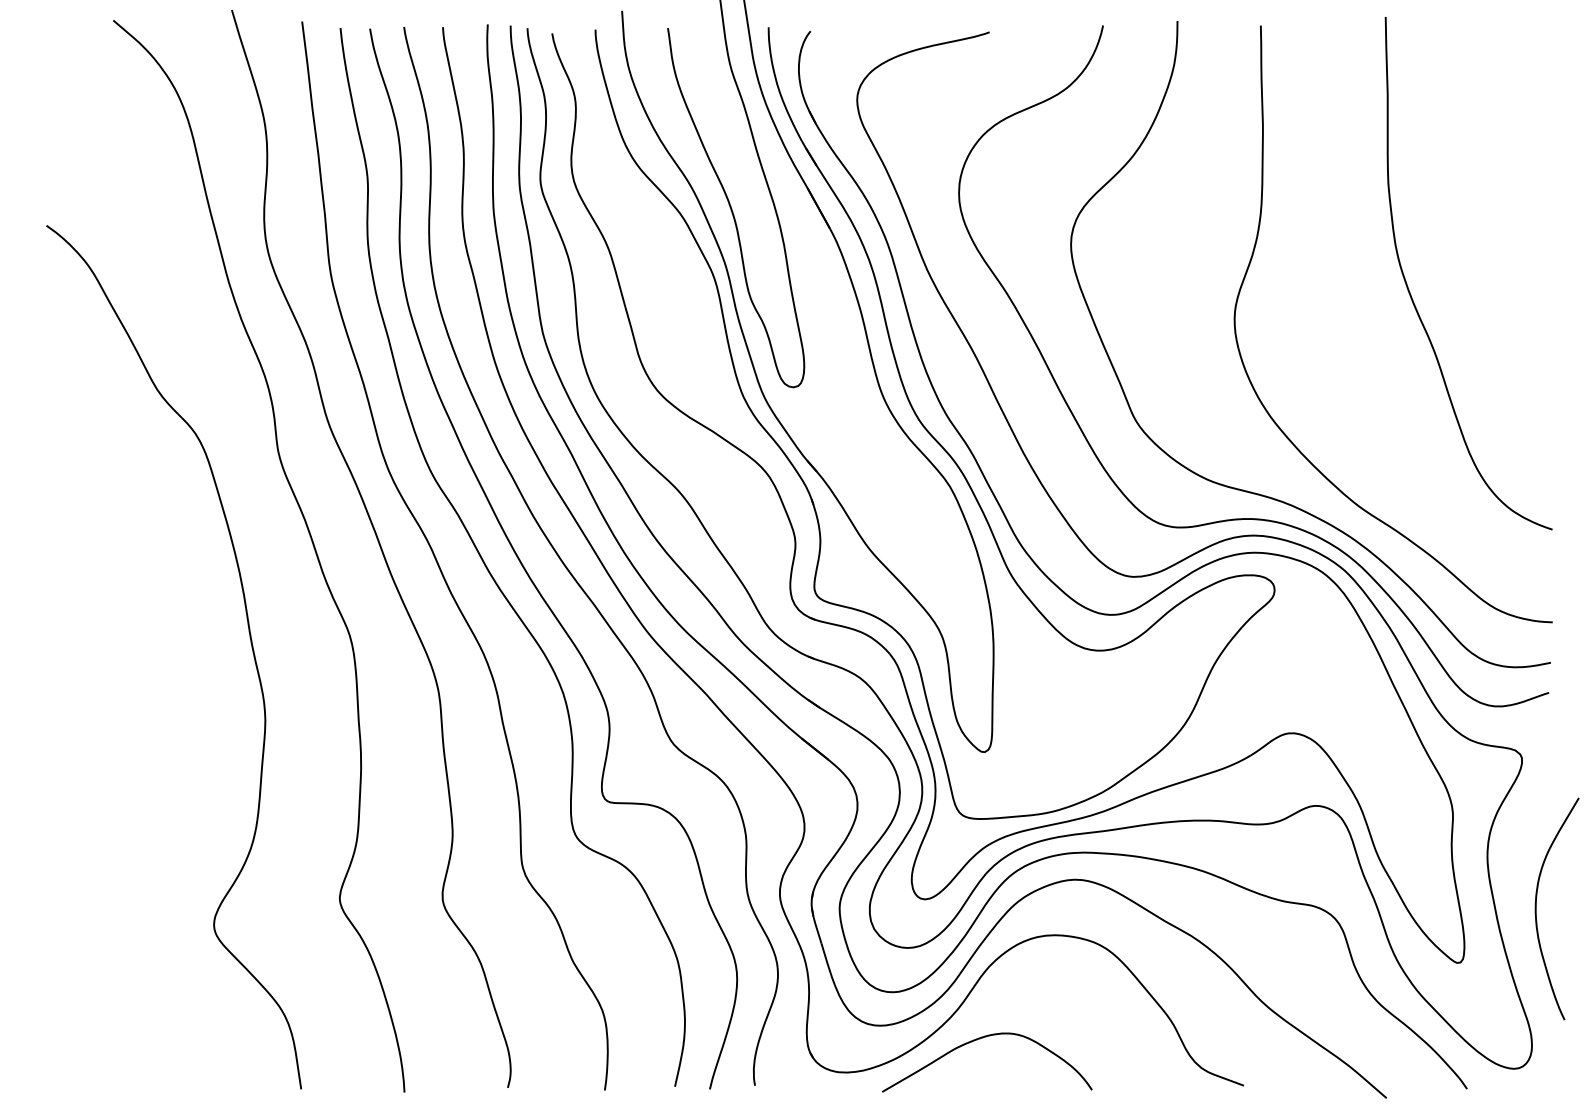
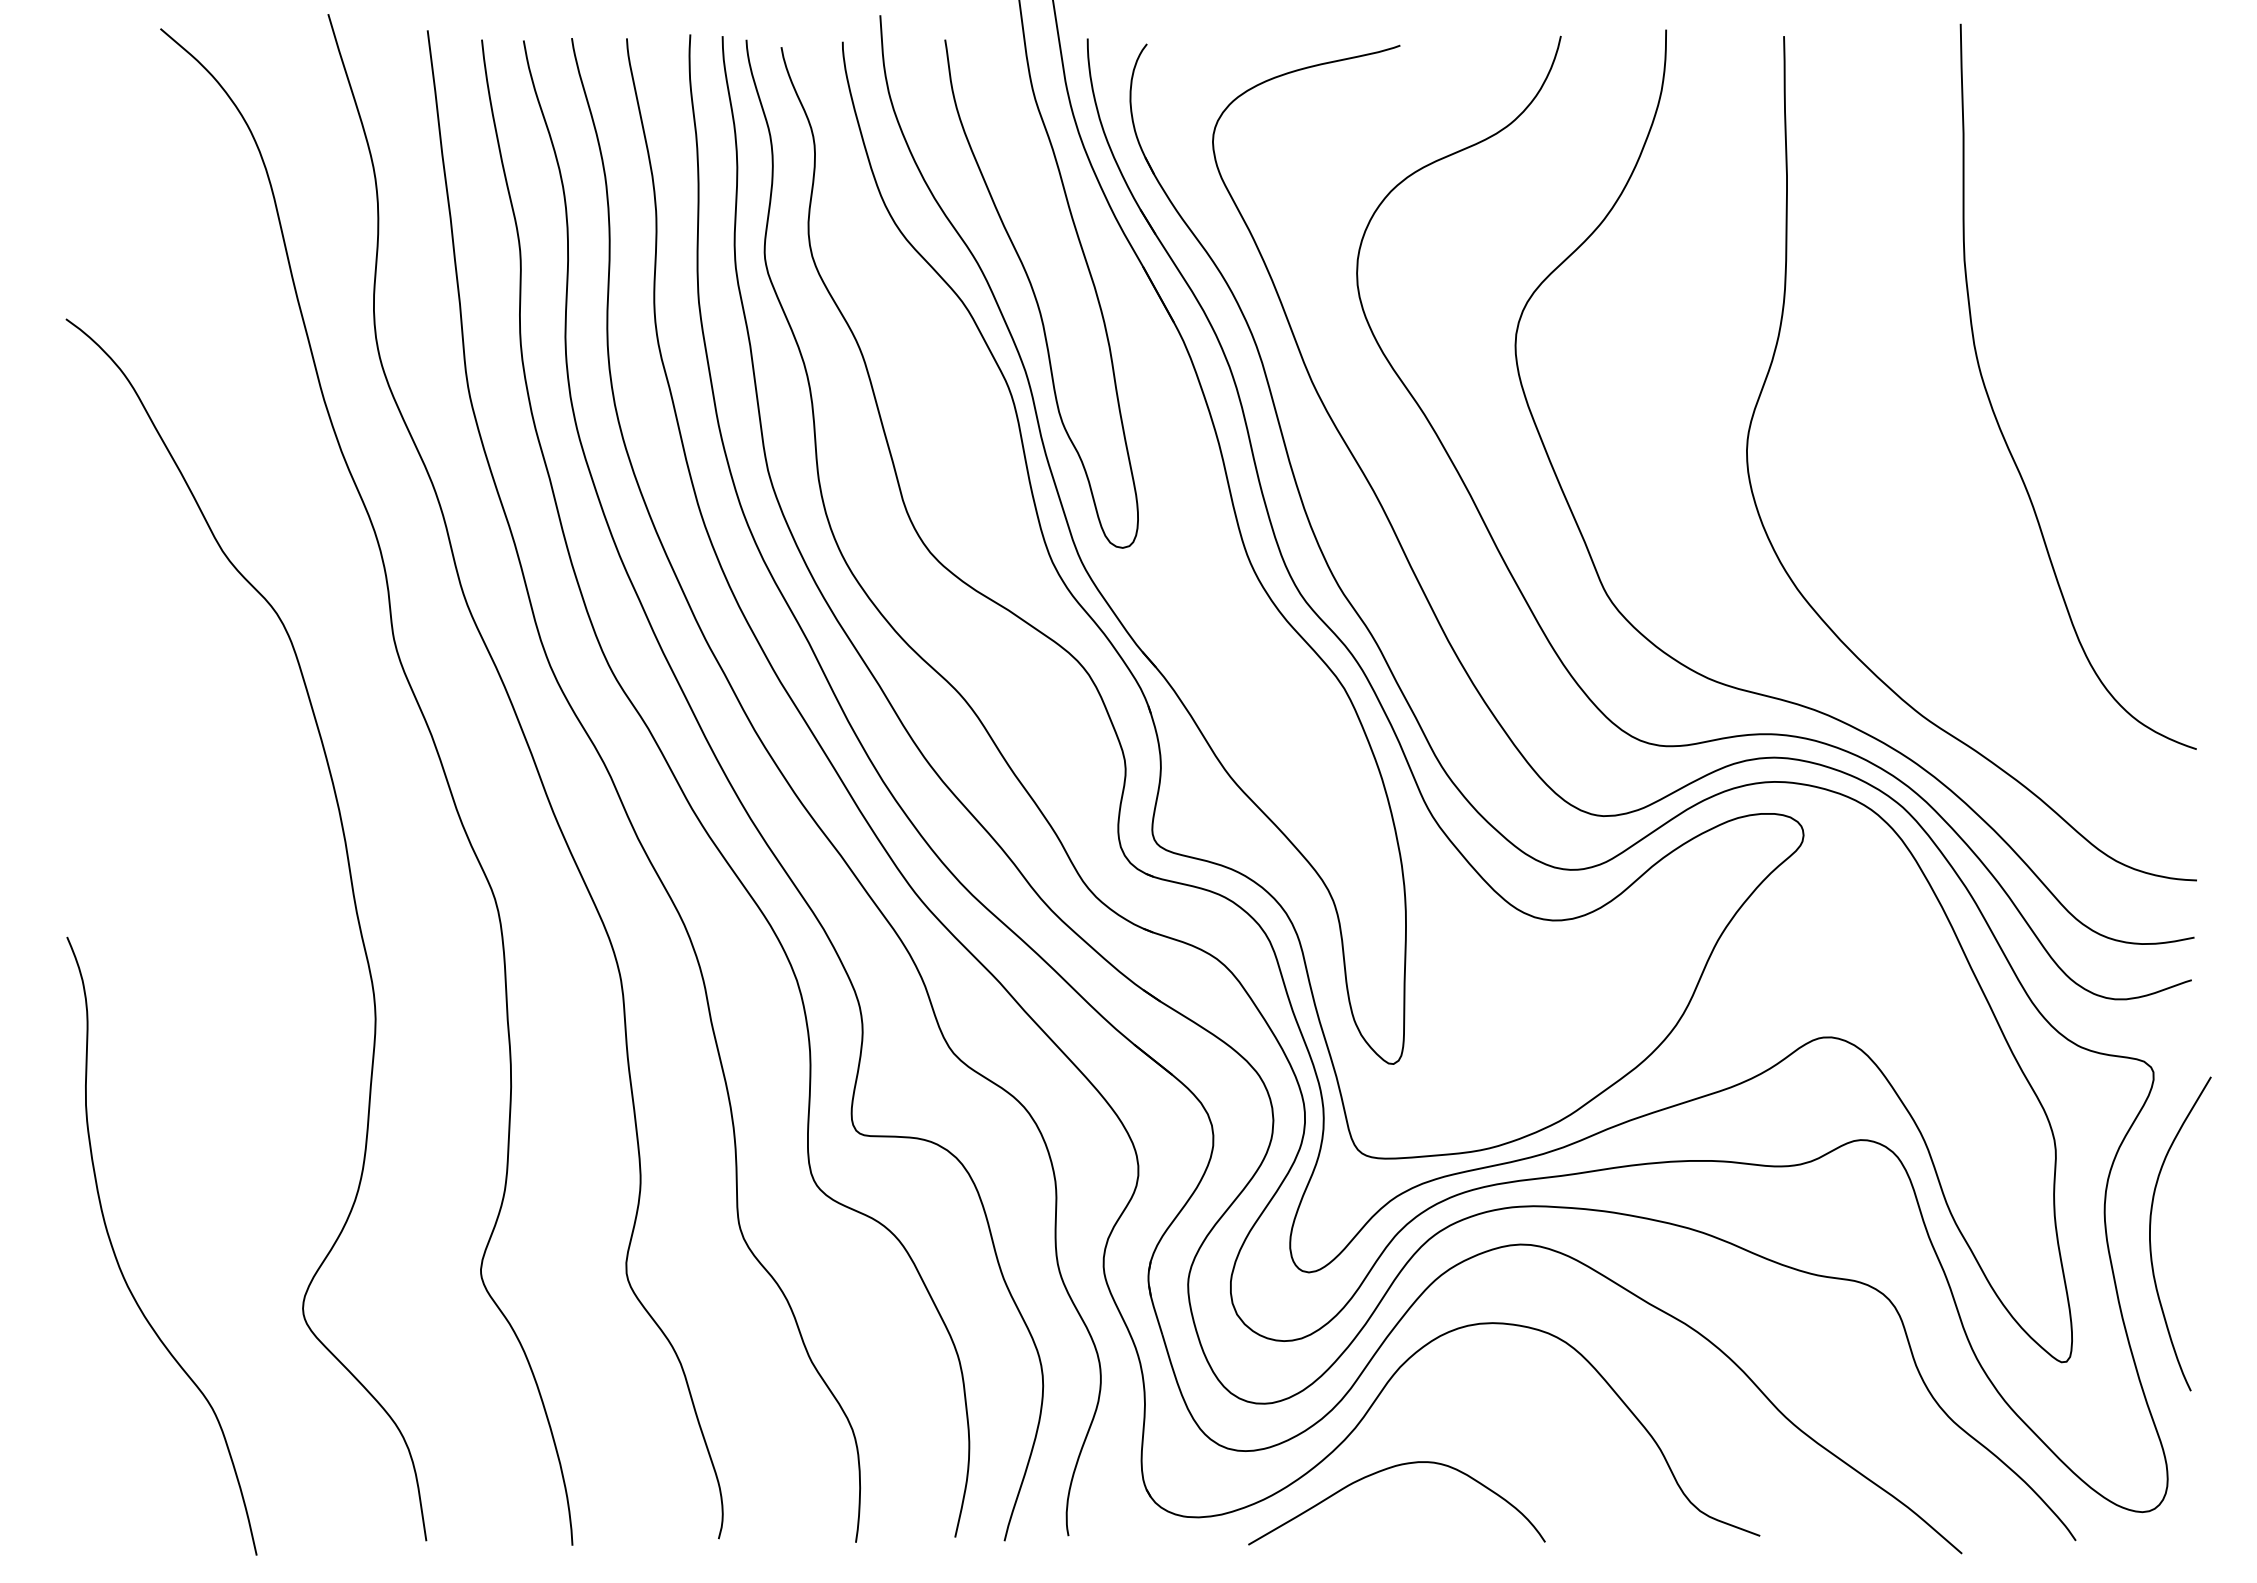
curve: (82, 889) -> (117, 1258), added
curve: (1536, 908) -> (2150, 1233), moved

